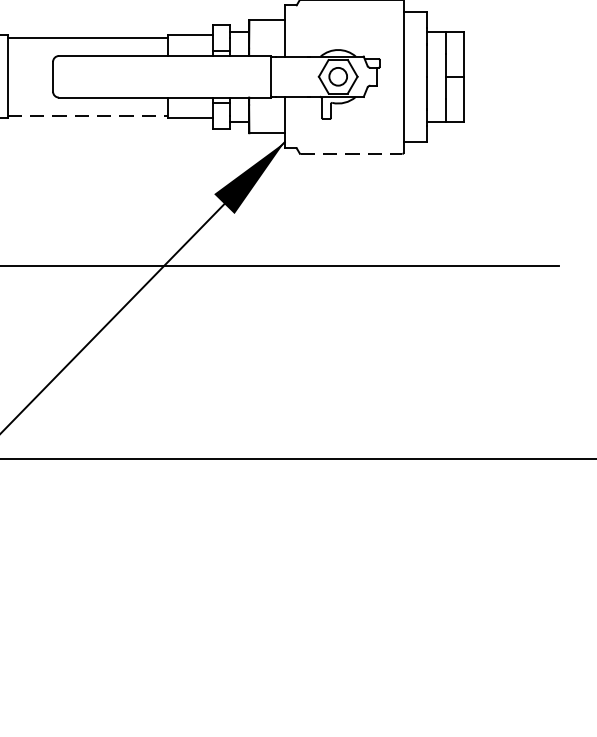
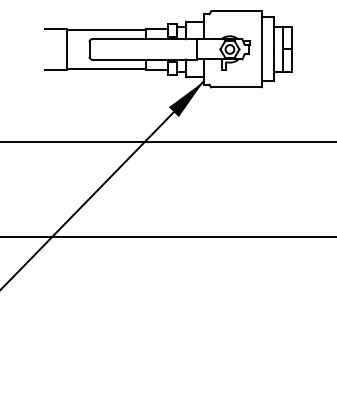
line: (87, 115) -> (106, 68), dashed -> solid
line: (353, 154) -> (237, 87), dashed -> solid

